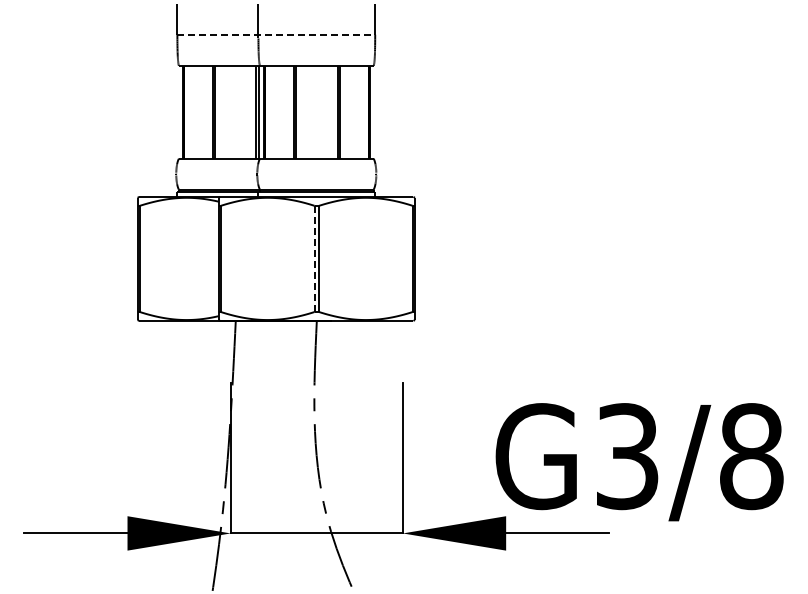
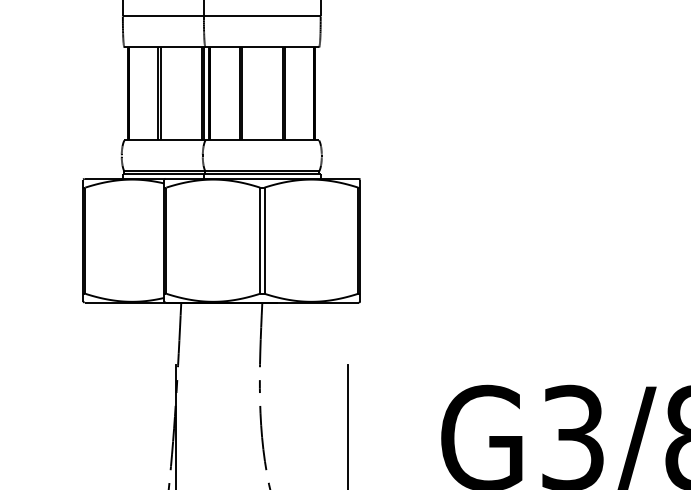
line: (276, 34) -> (221, 16), dashed -> solid
line: (314, 259) -> (259, 241), dashed -> solid

